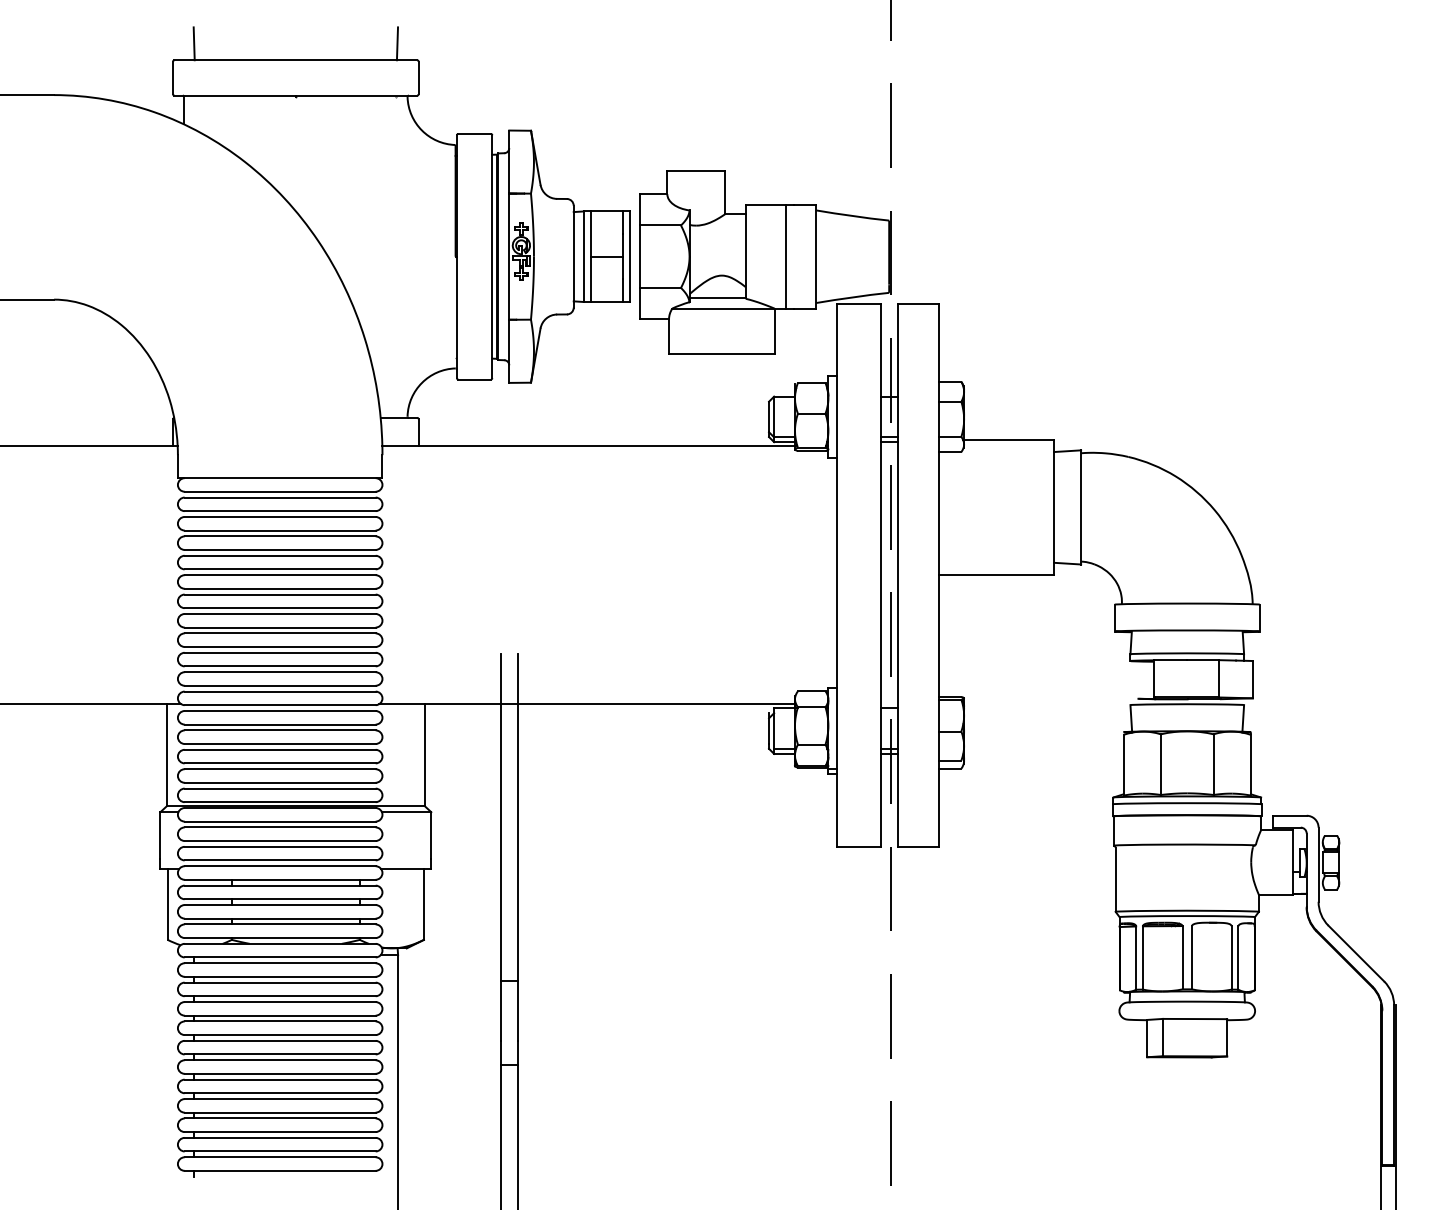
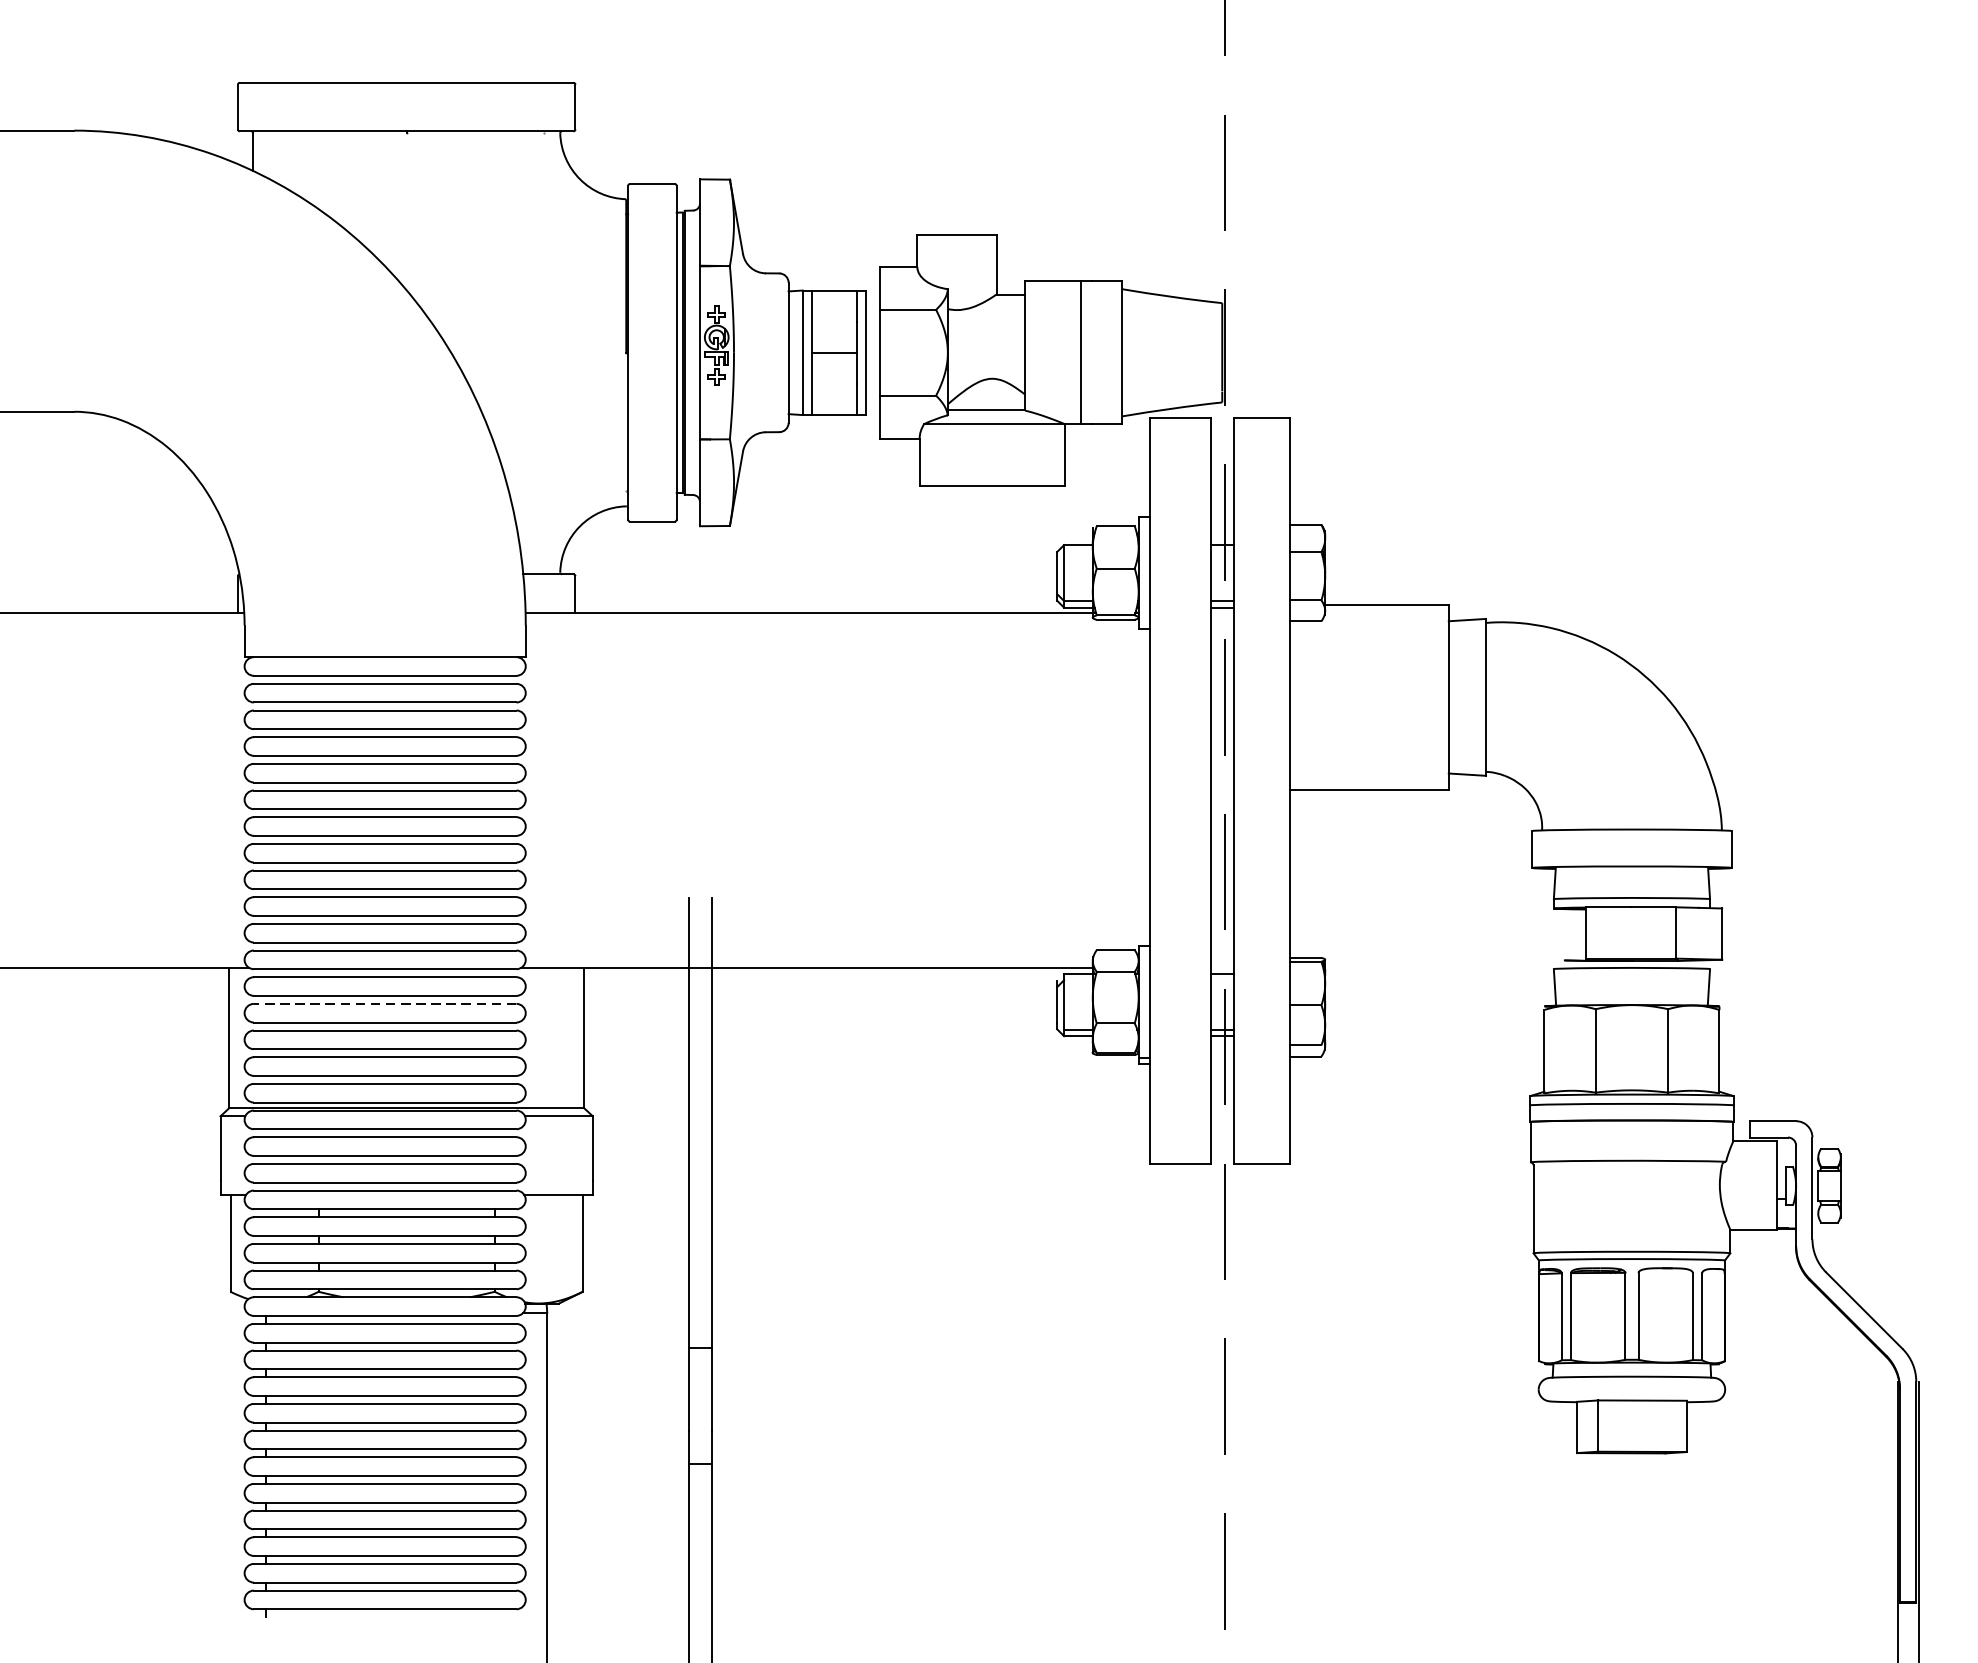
line: (193, 43) -> (266, 59), removed
line: (397, 43) -> (546, 59), removed
line: (279, 730) -> (384, 1003), solid -> dashed

